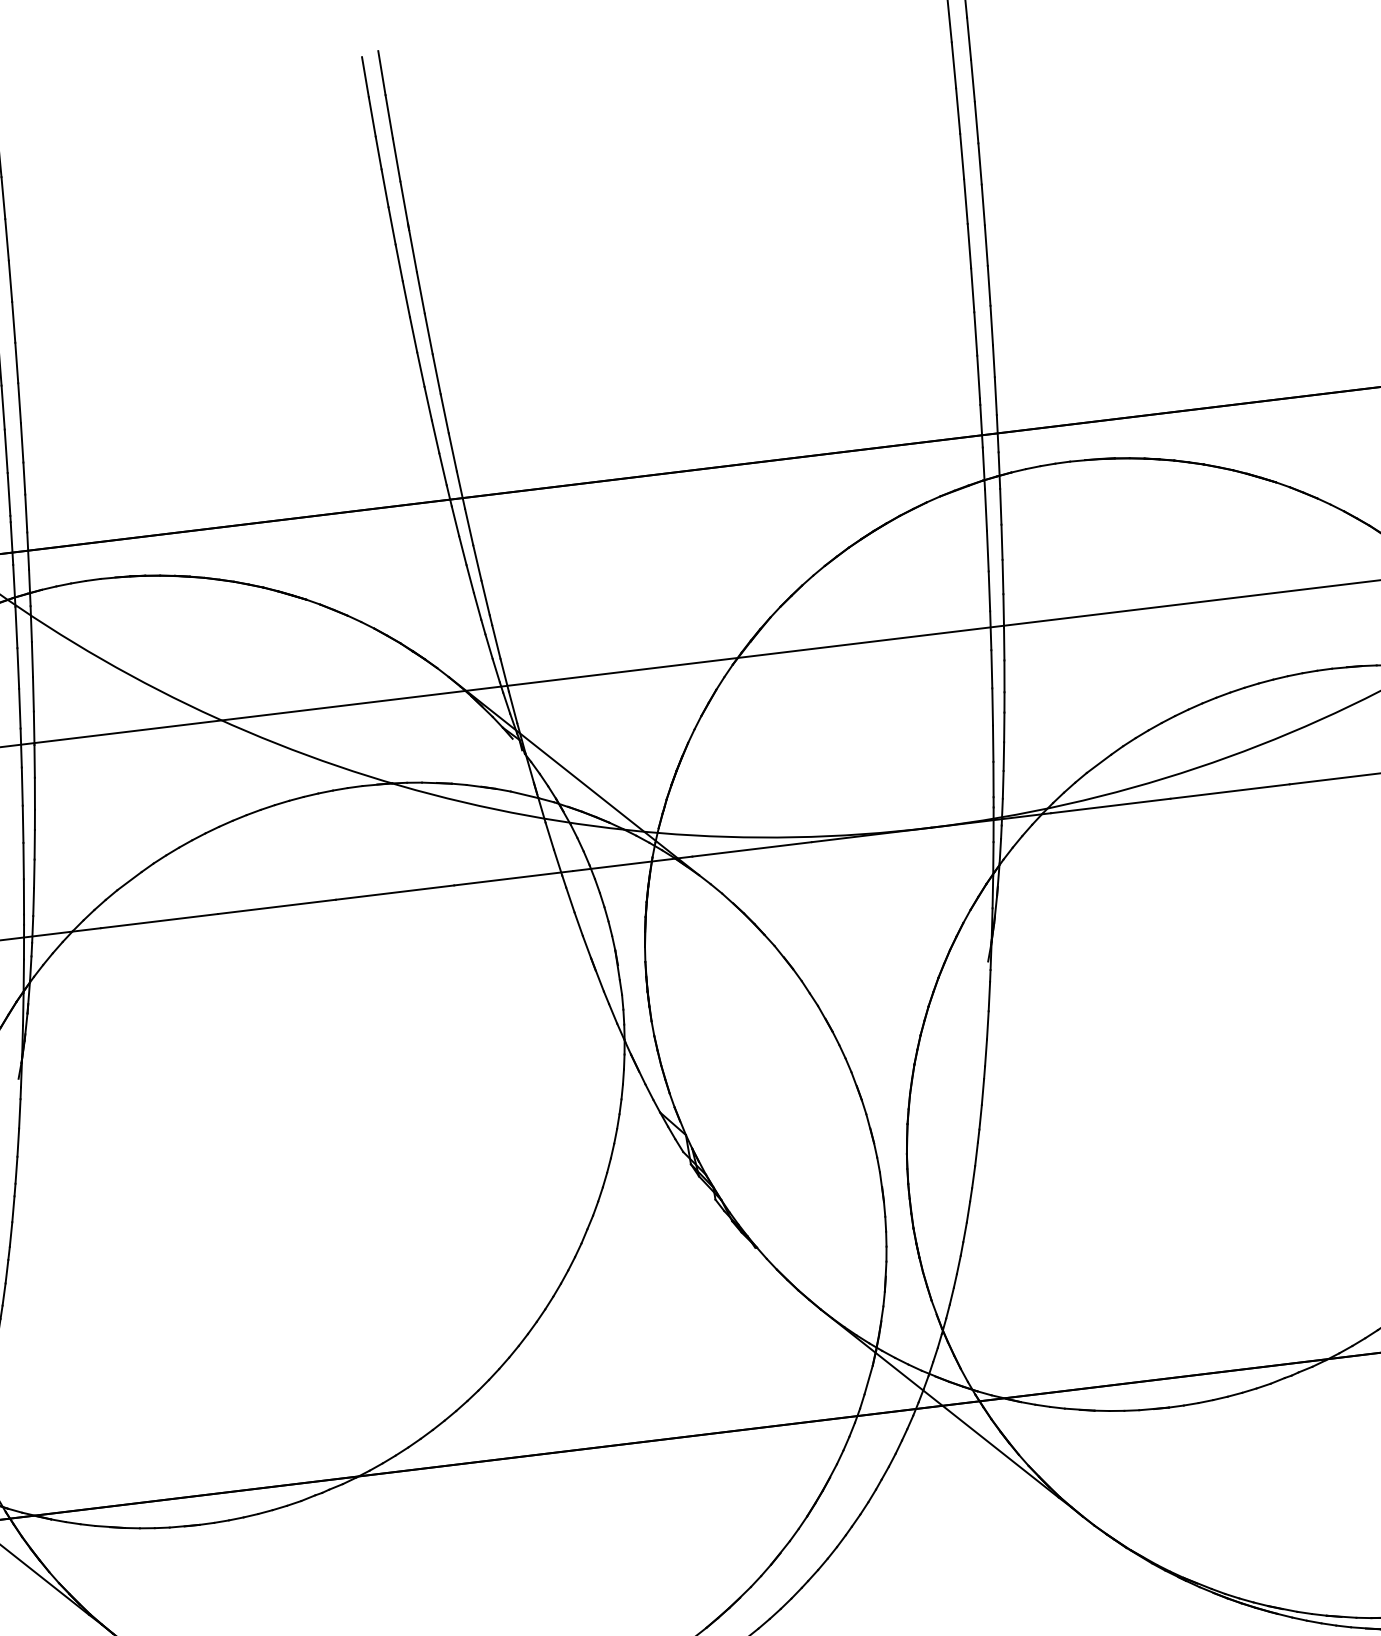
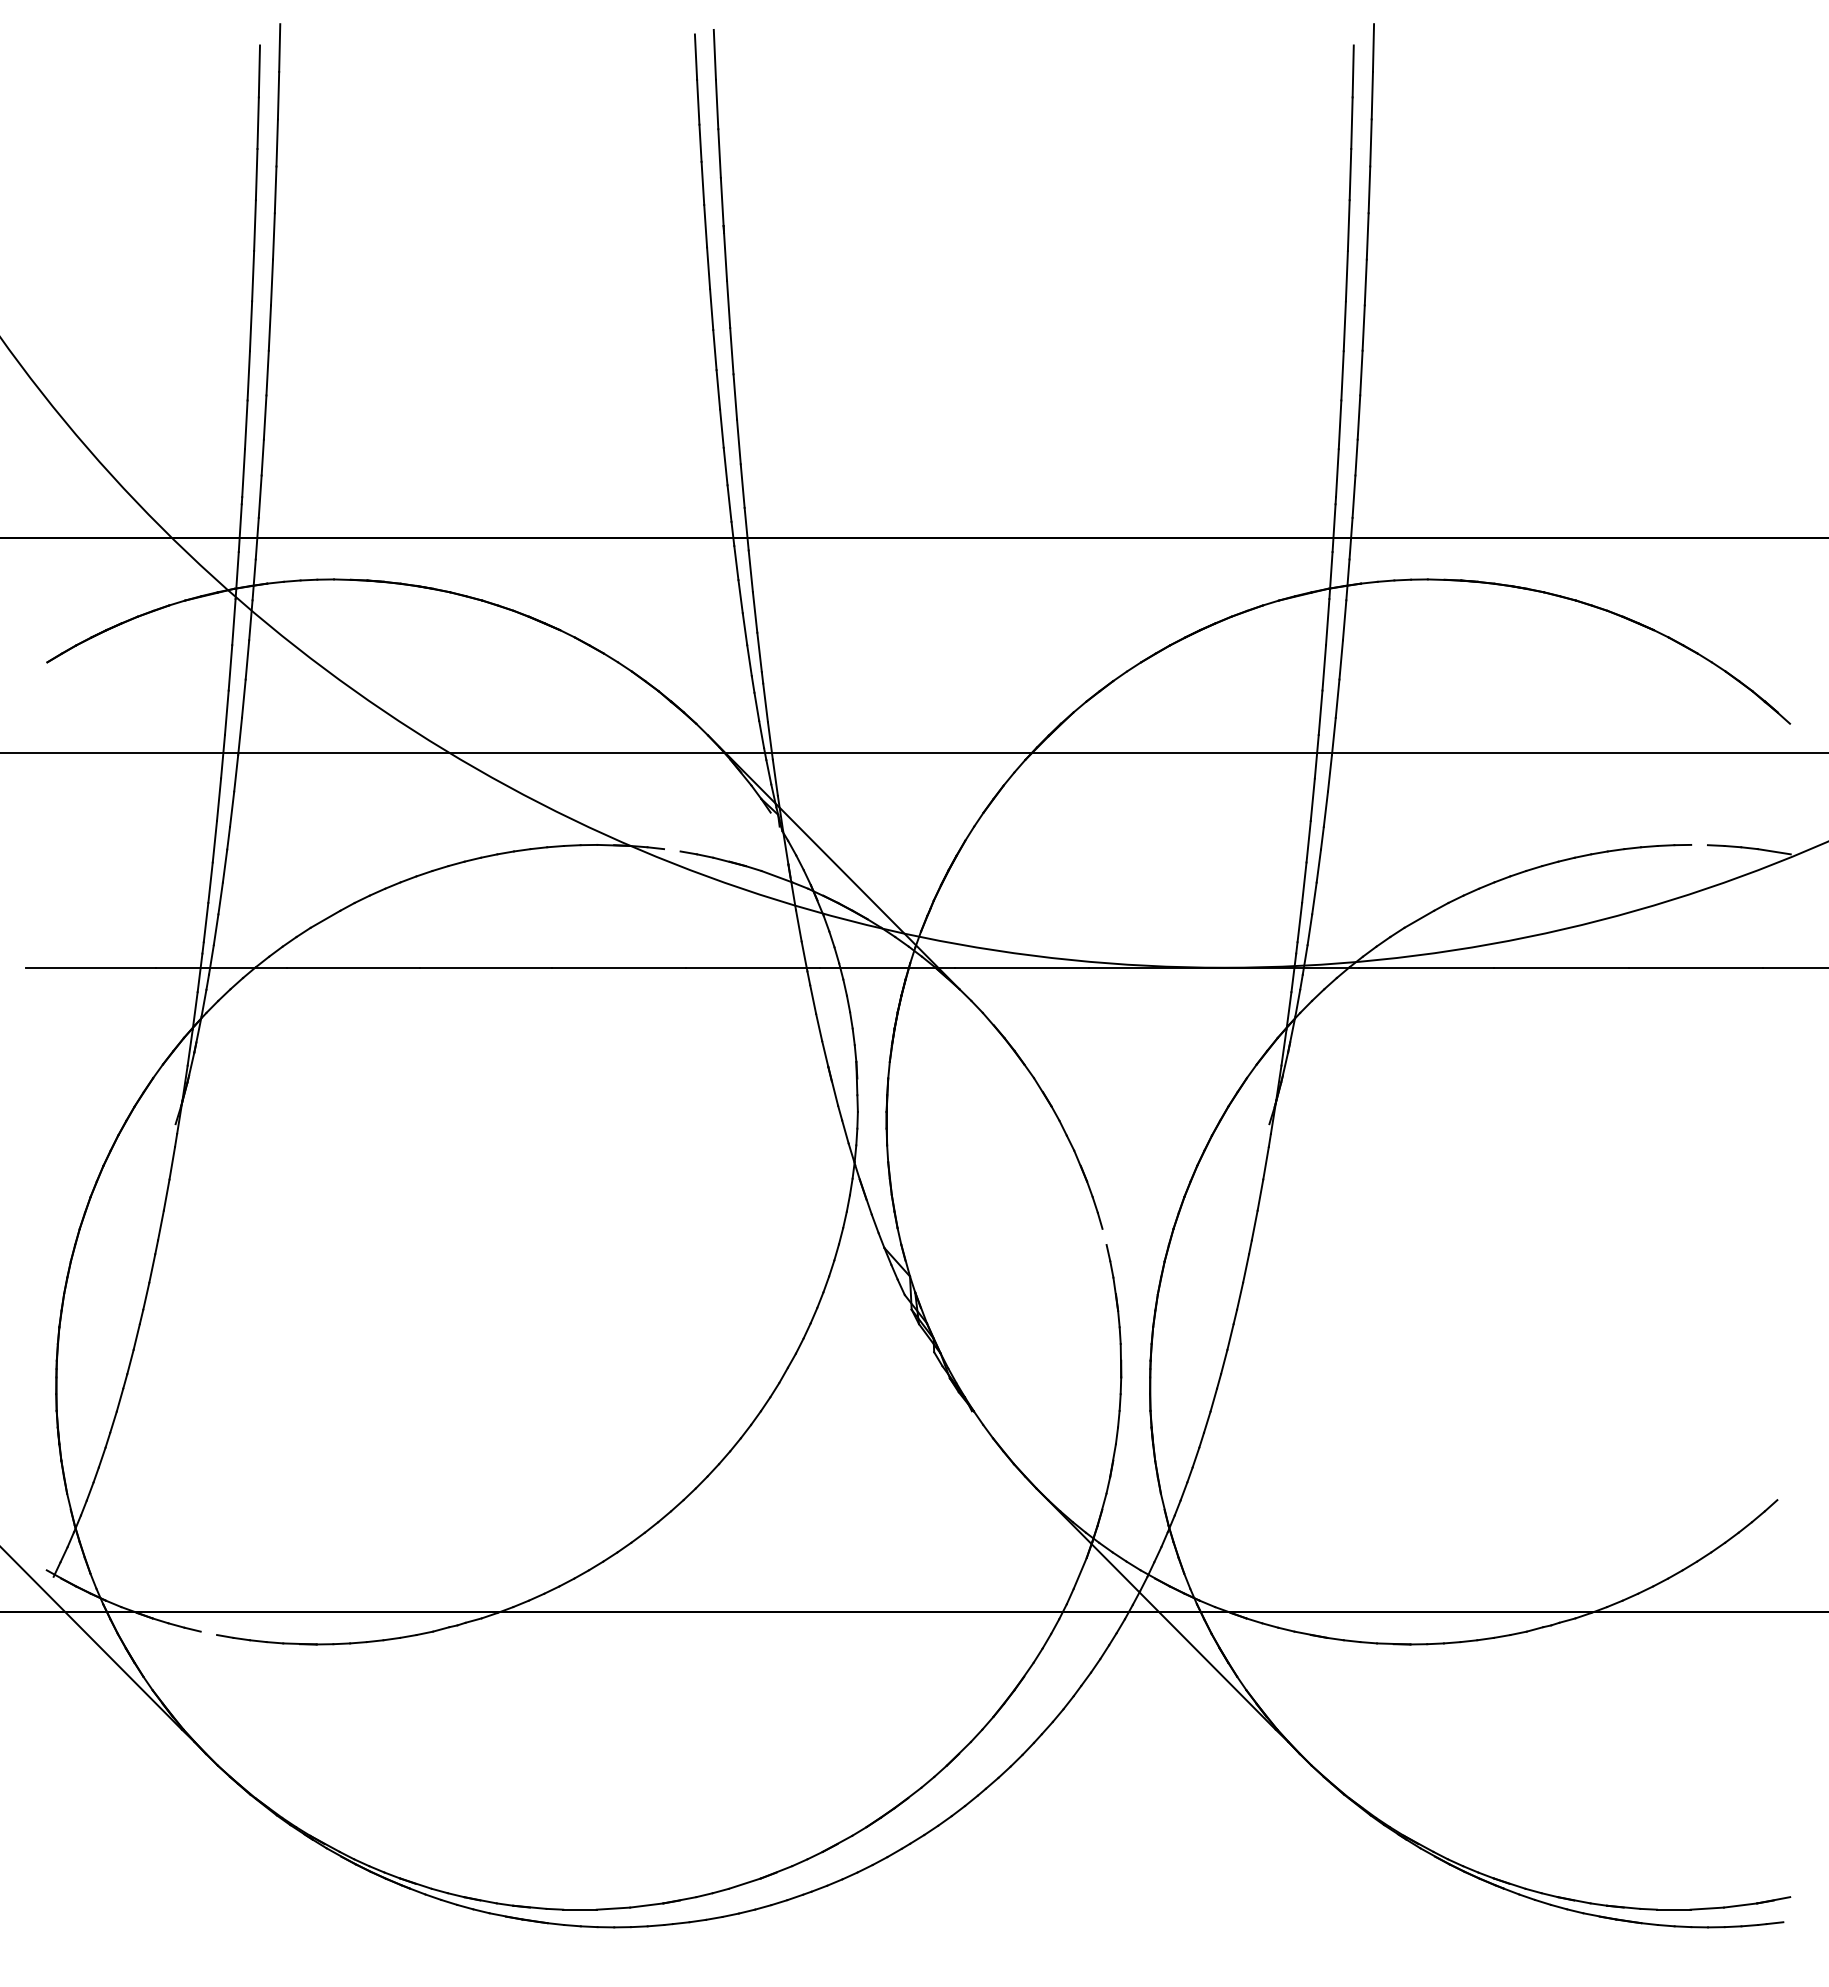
line: (1346, 666) -> (1707, 844), removed
line: (436, 782) -> (680, 851), removed
line: (856, 1085) -> (1106, 1244), removed
line: (109, 1526) -> (216, 1634), removed

